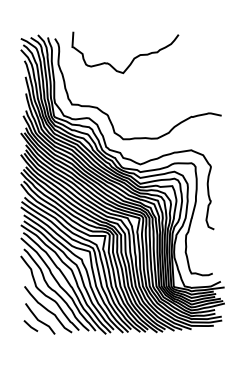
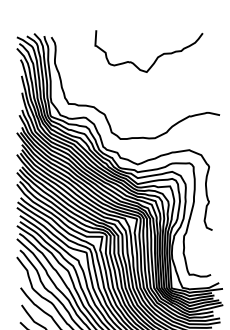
curve: (132, 59) -> (156, 58), moved

